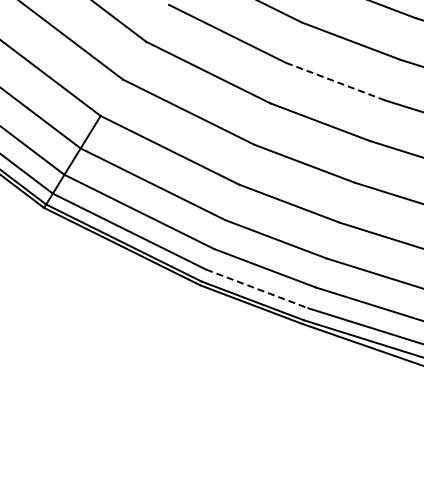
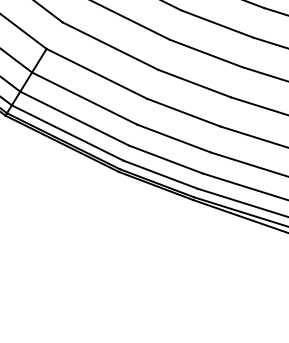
line: (335, 81) -> (217, 23), dashed -> solid
line: (257, 288) -> (160, 174), dashed -> solid

